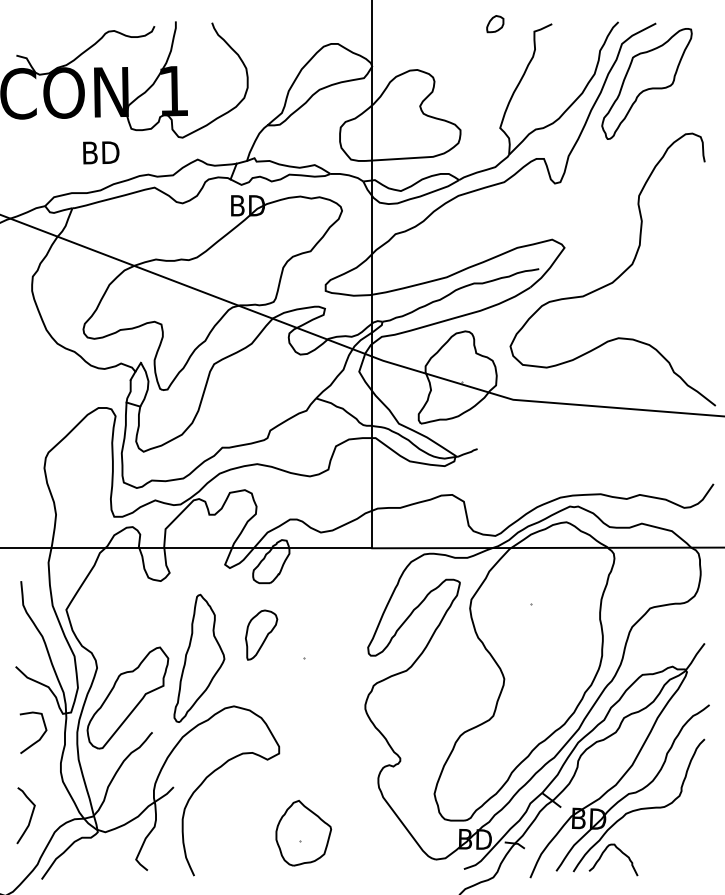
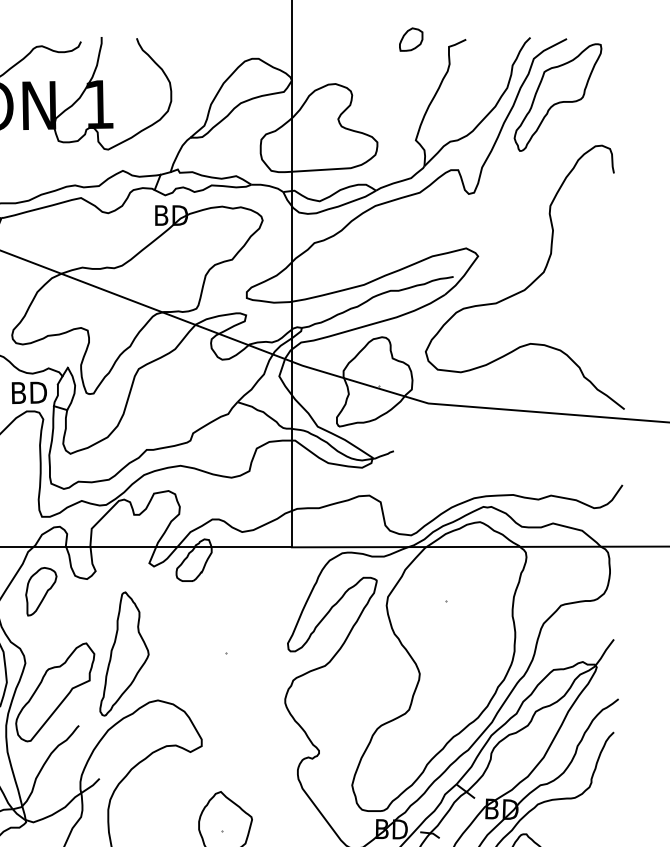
part: (494, 23) -> (410, 39), size x1.43
text: (101, 152) -> (29, 392), moved
part: (261, 634) -> (41, 591), moved

